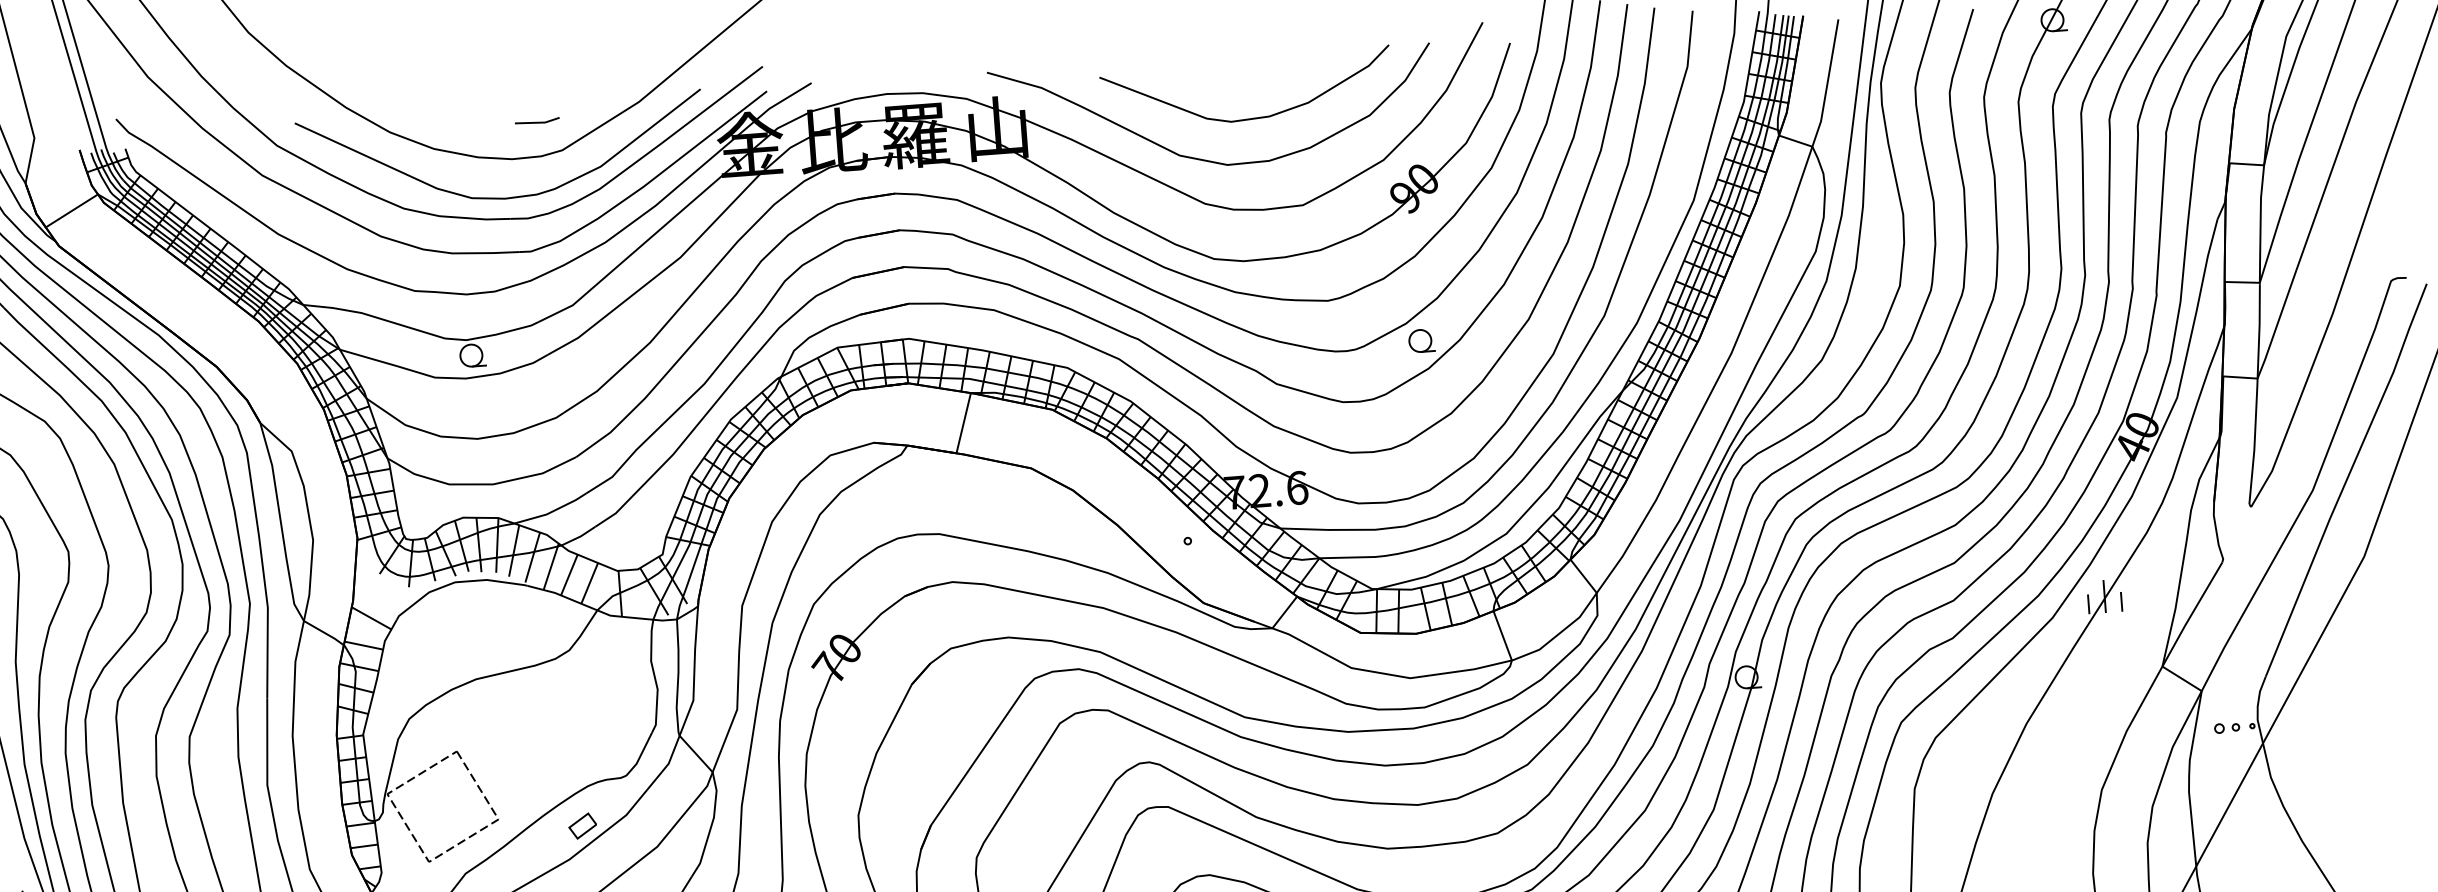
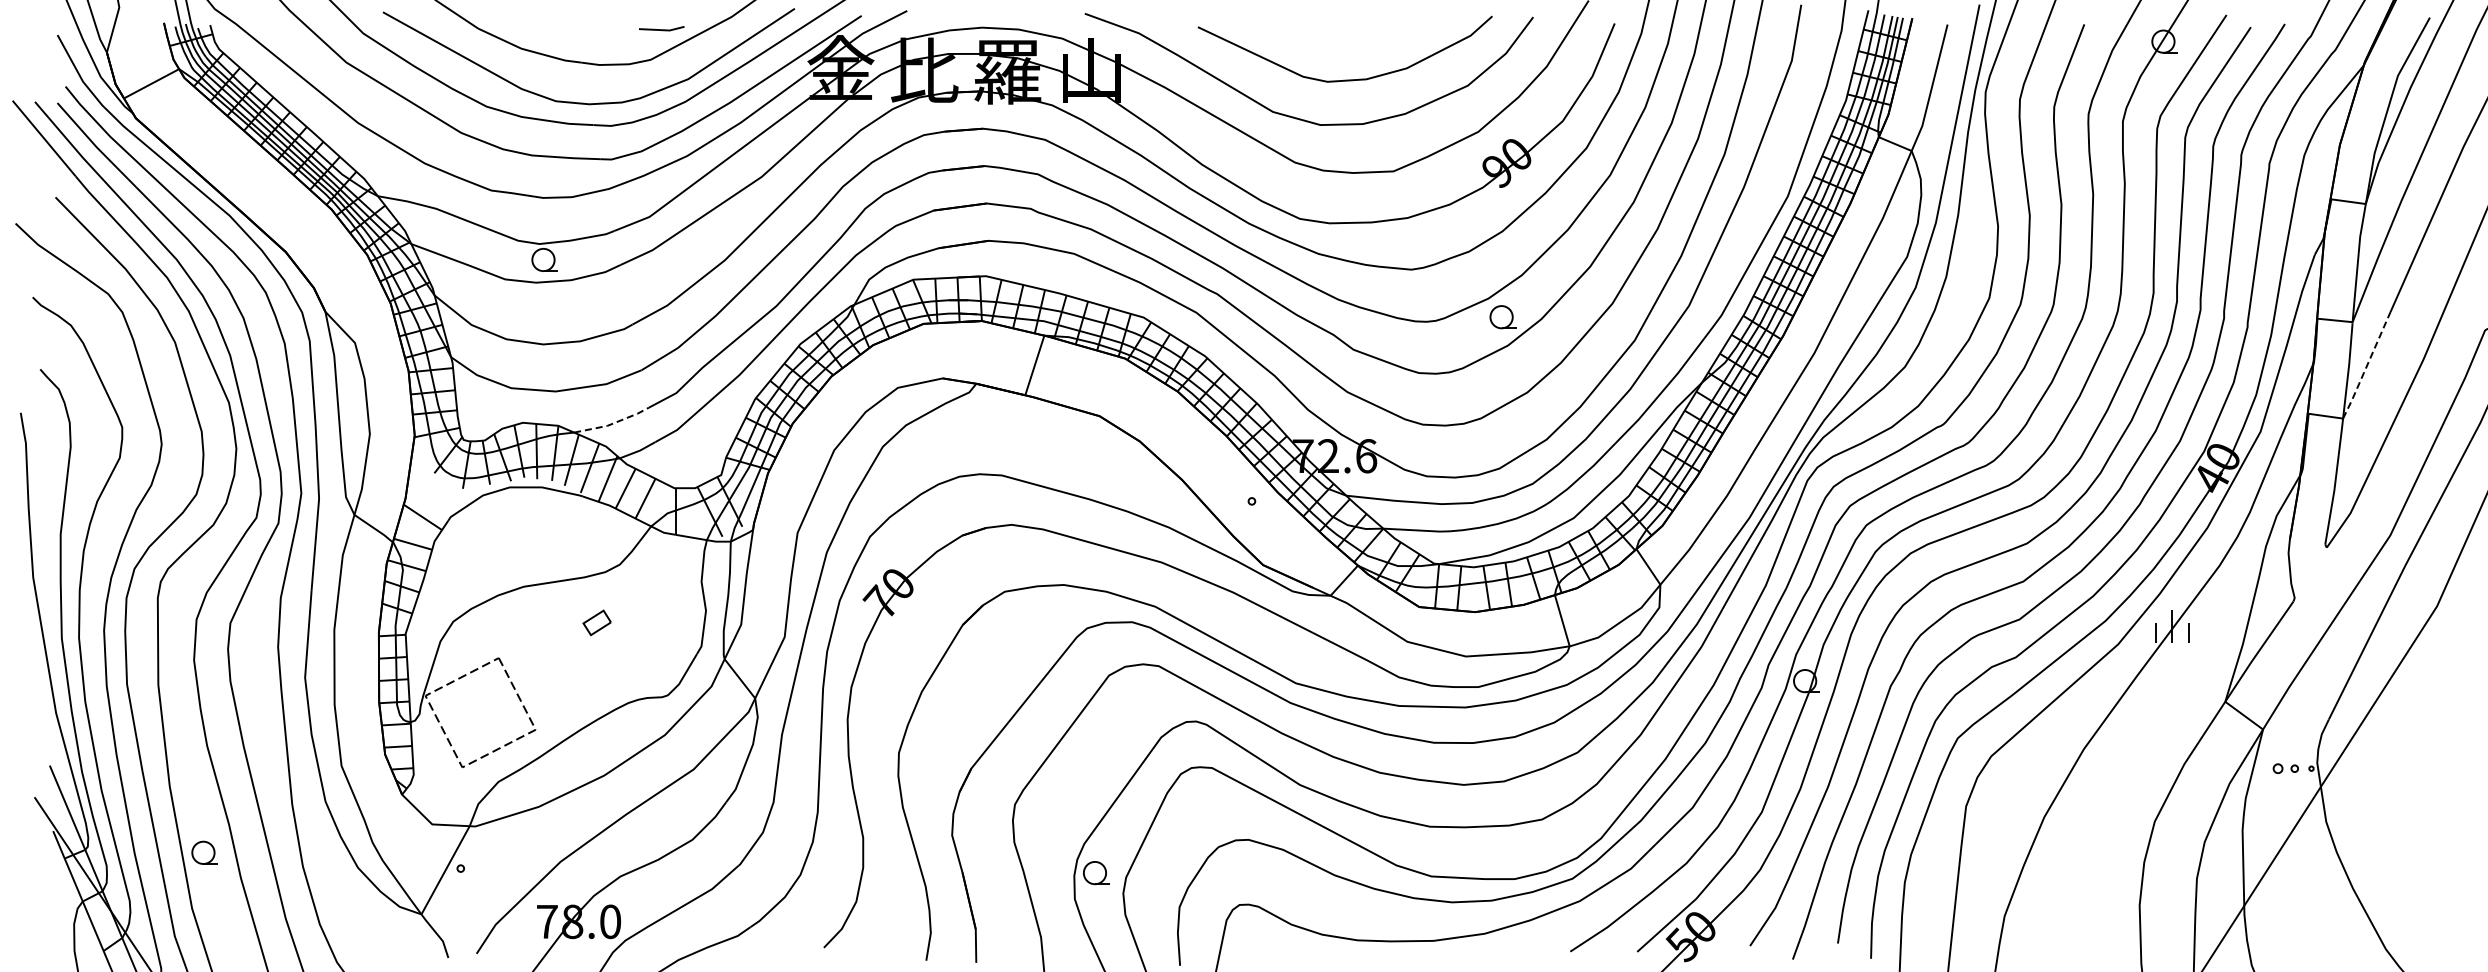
line: (537, 122) -> (661, 29), moved
line: (2277, 324) -> (2367, 365), solid -> dashed
line: (551, 511) -> (612, 423), solid -> dashed
part: (582, 825) -> (596, 622), moved

